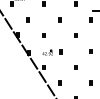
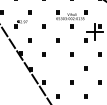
part: (52, 51) -> (51, 68), removed

